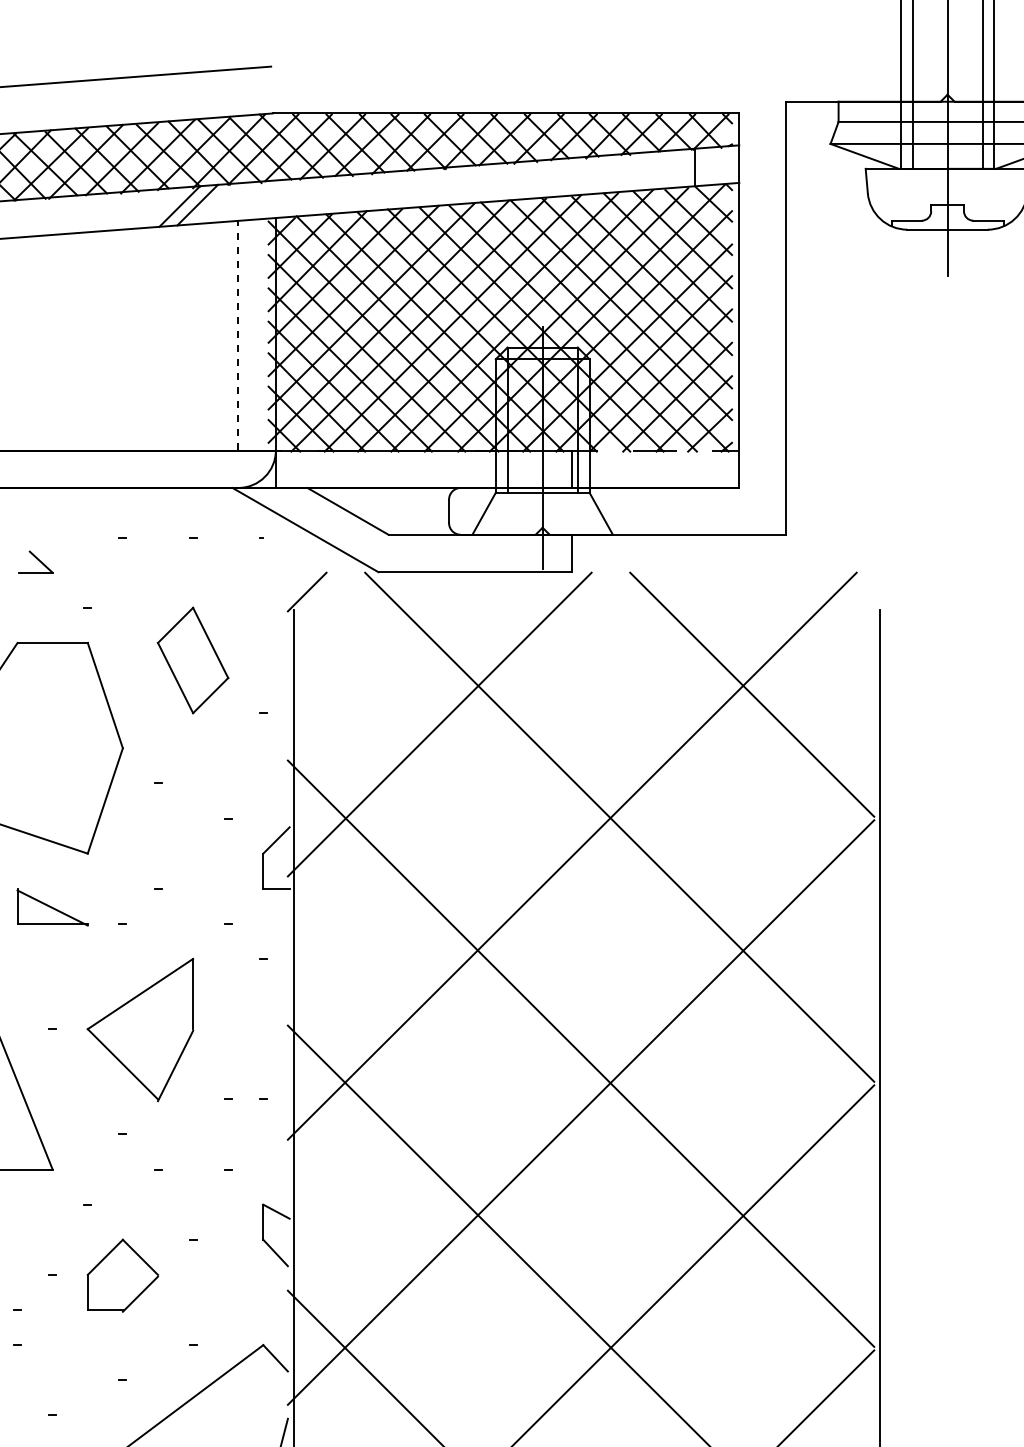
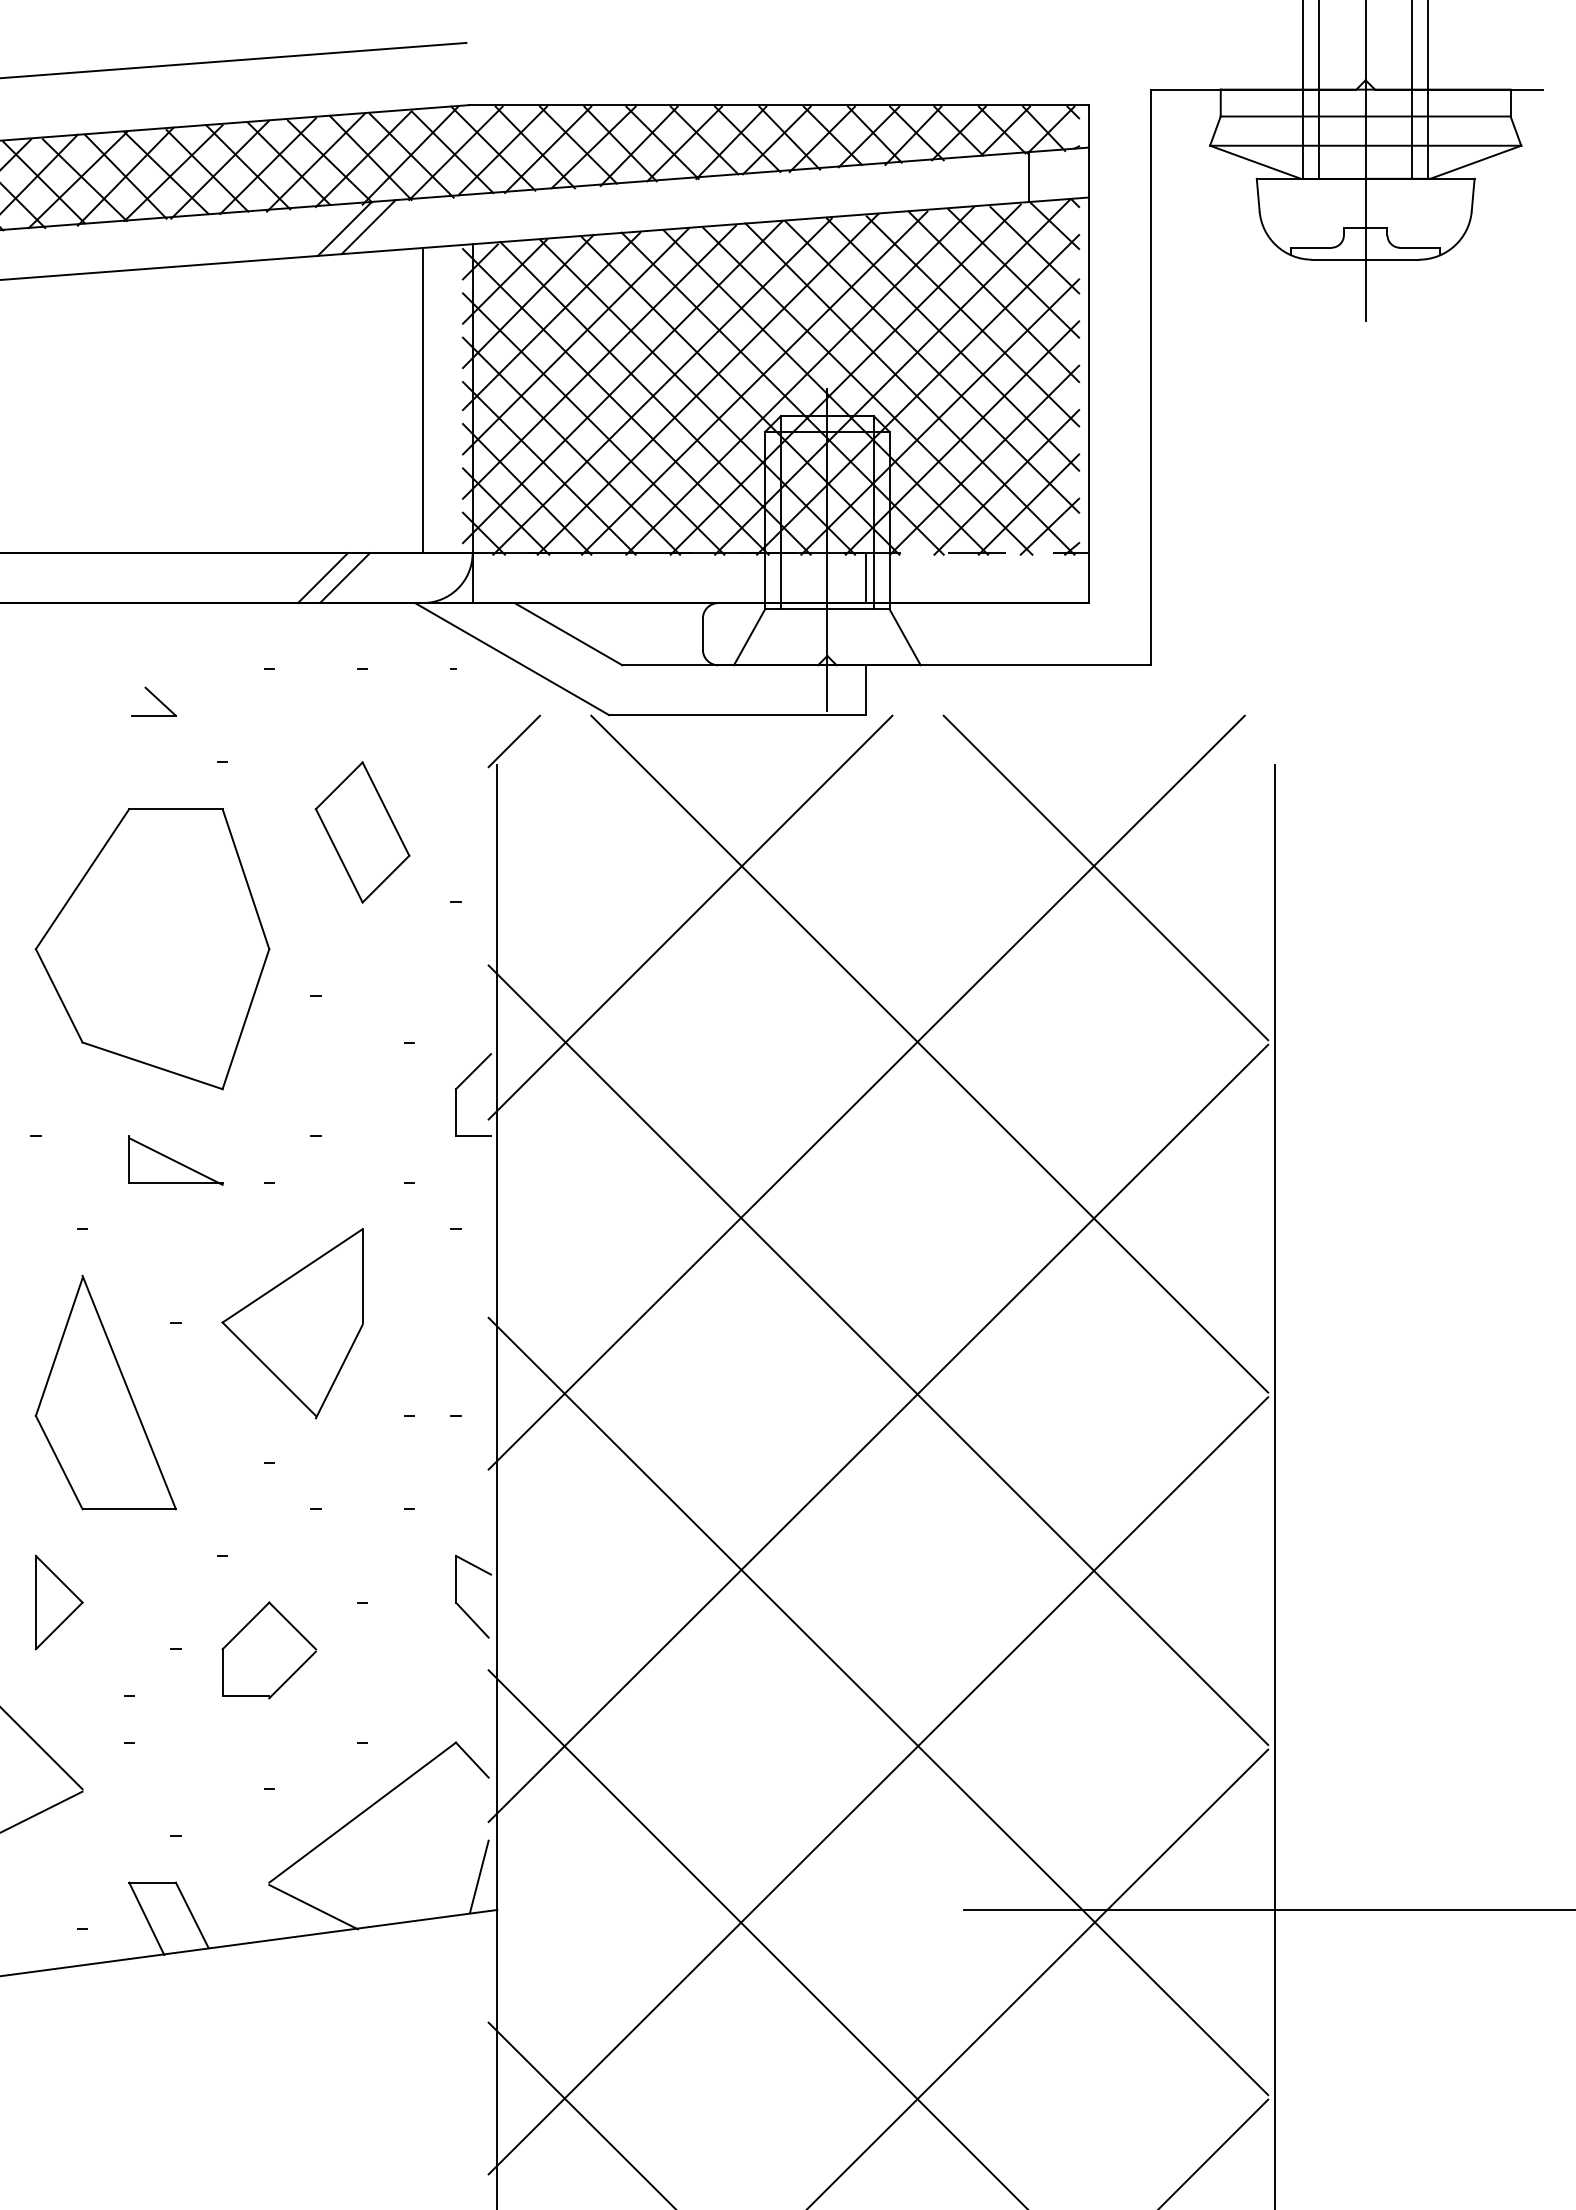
line: (238, 335) -> (422, 400), dashed -> solid
line: (162, 469) -> (322, 578), added
line: (179, 469) -> (344, 578), added

